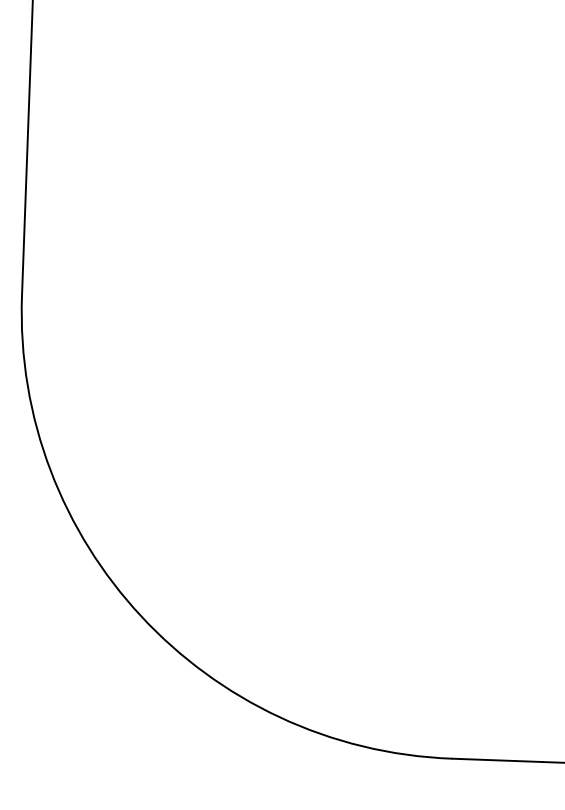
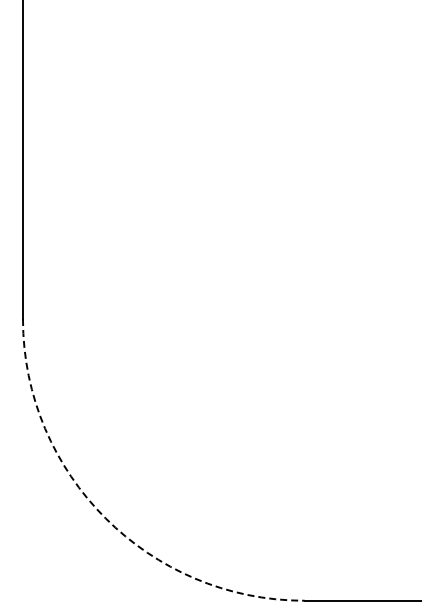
arc: (141, 616) -> (105, 518), solid -> dashed

